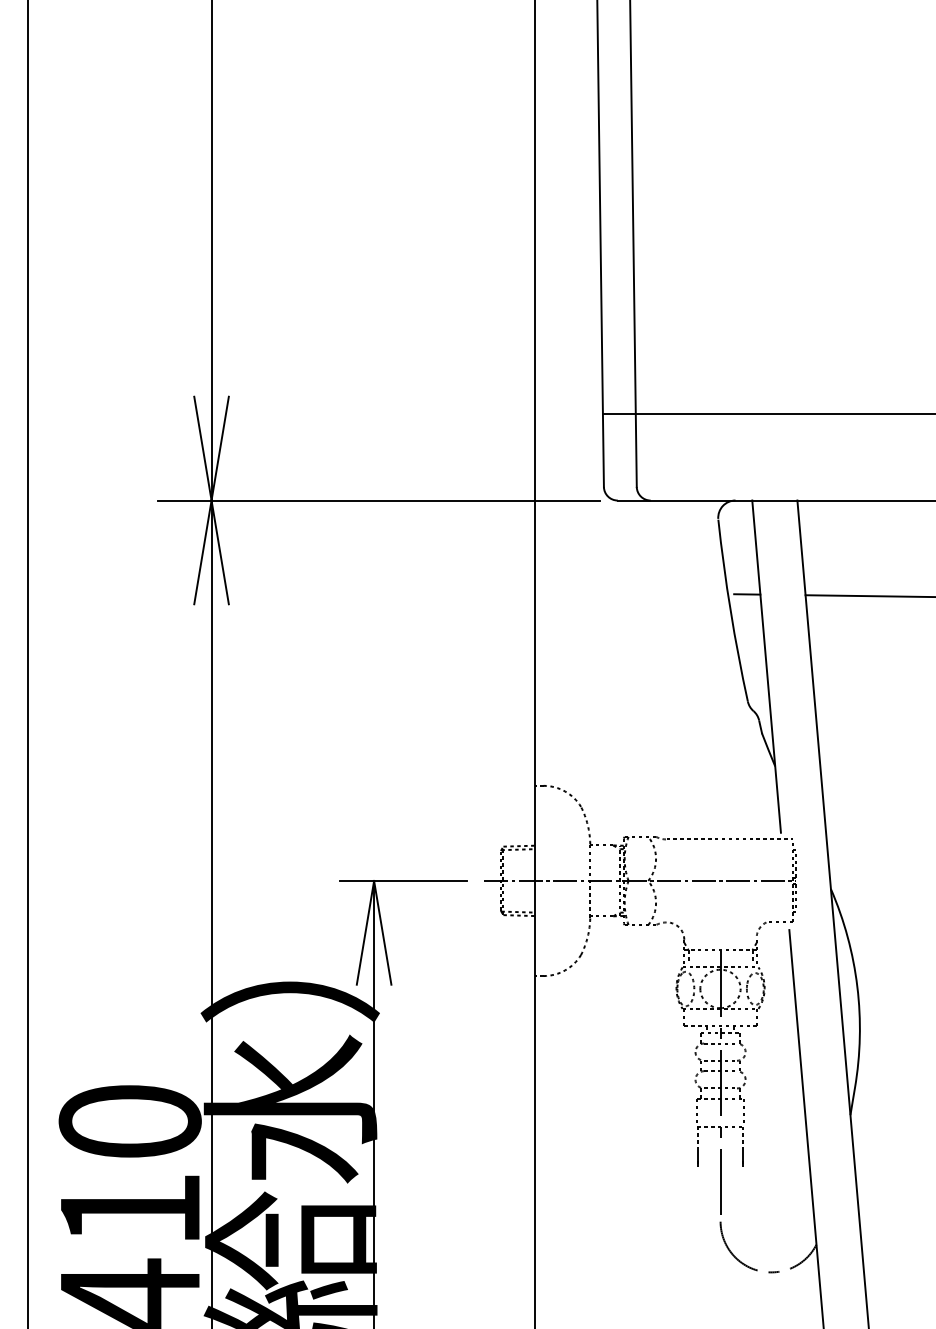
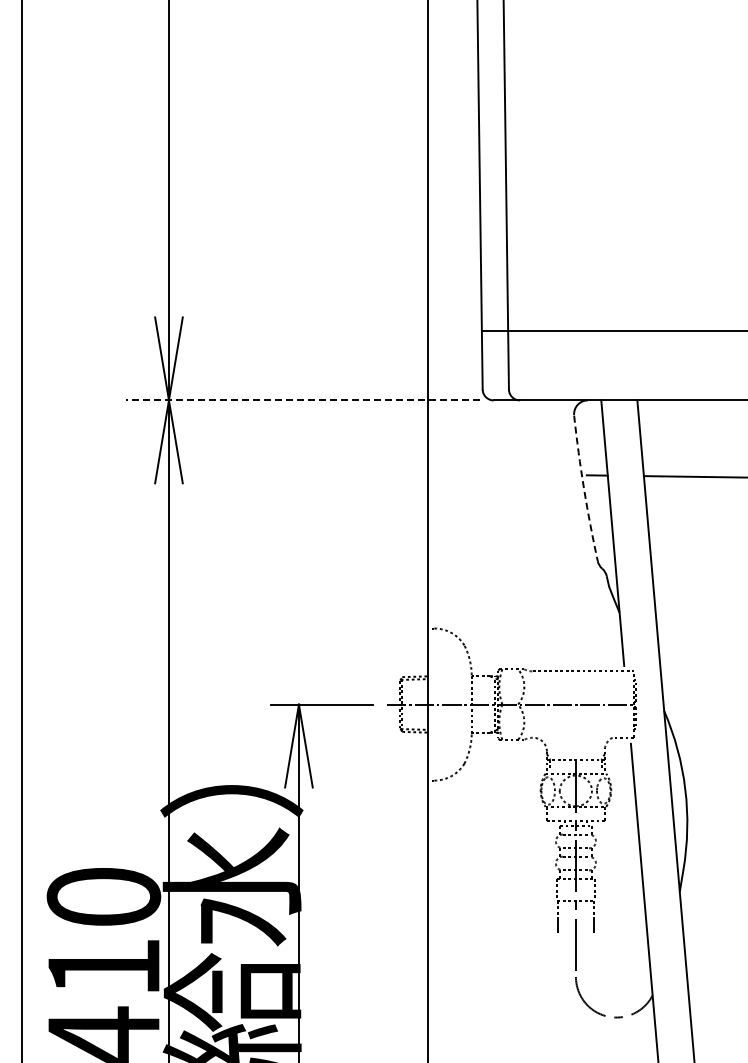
line: (378, 500) -> (302, 400), solid -> dashed
arc: (731, 610) -> (584, 488), solid -> dashed

